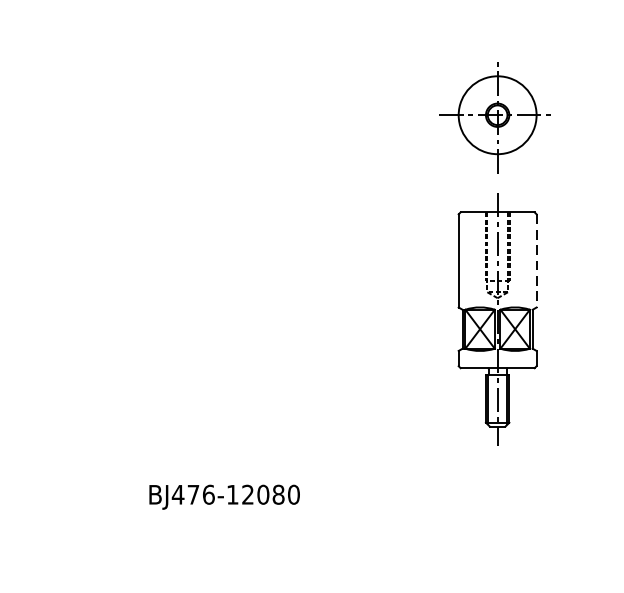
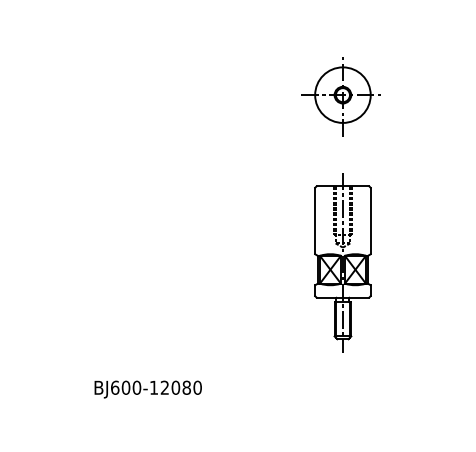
part: (494, 117) -> (340, 96), moved
line: (536, 261) -> (370, 221), dashed -> solid
text: (192, 494) -> (125, 387), BJ476-12080 -> BJ600-12080

